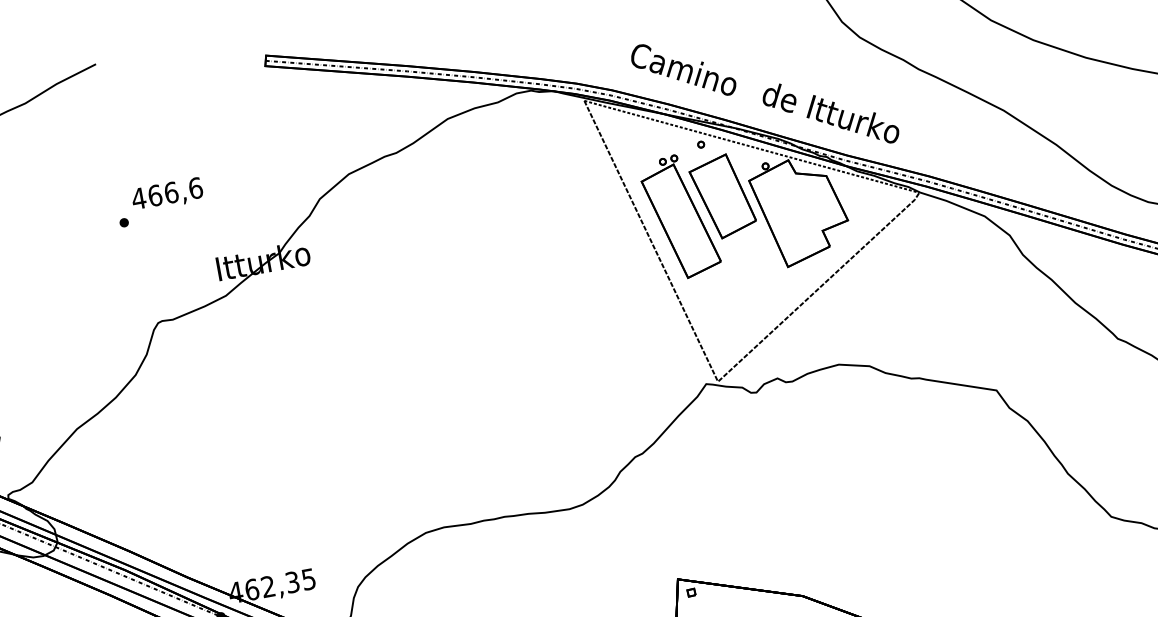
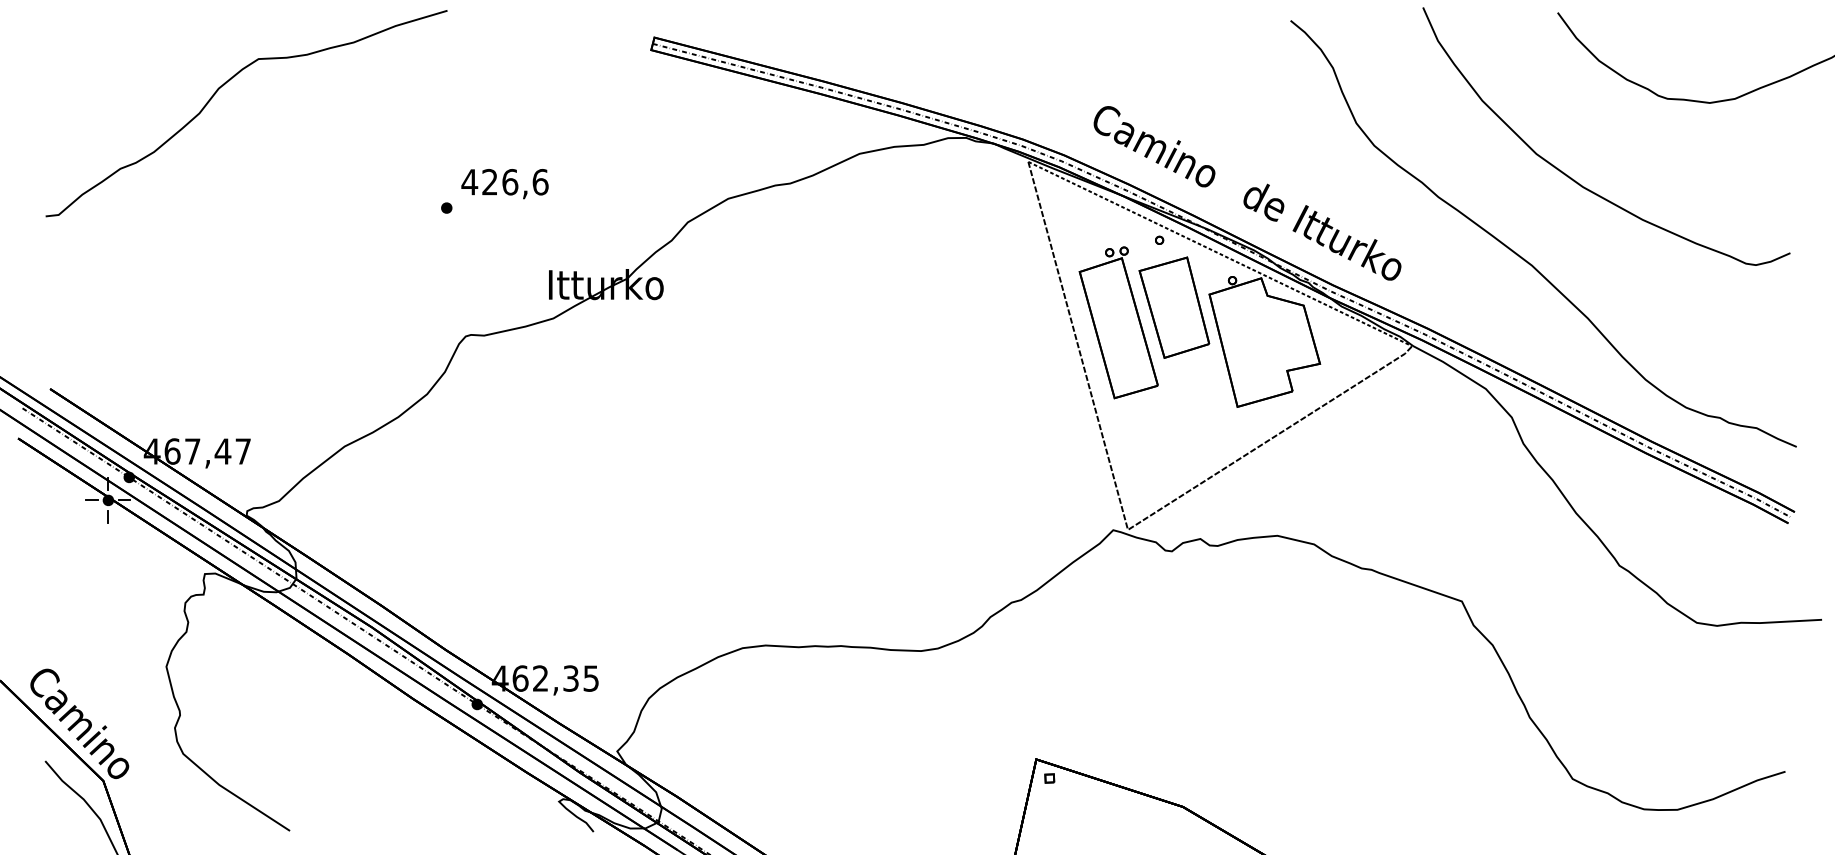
text: (155, 195) -> (490, 182), 466,6 -> 426,6

